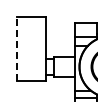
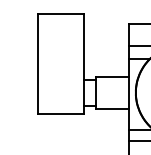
line: (16, 48) -> (37, 64), dashed -> solid

